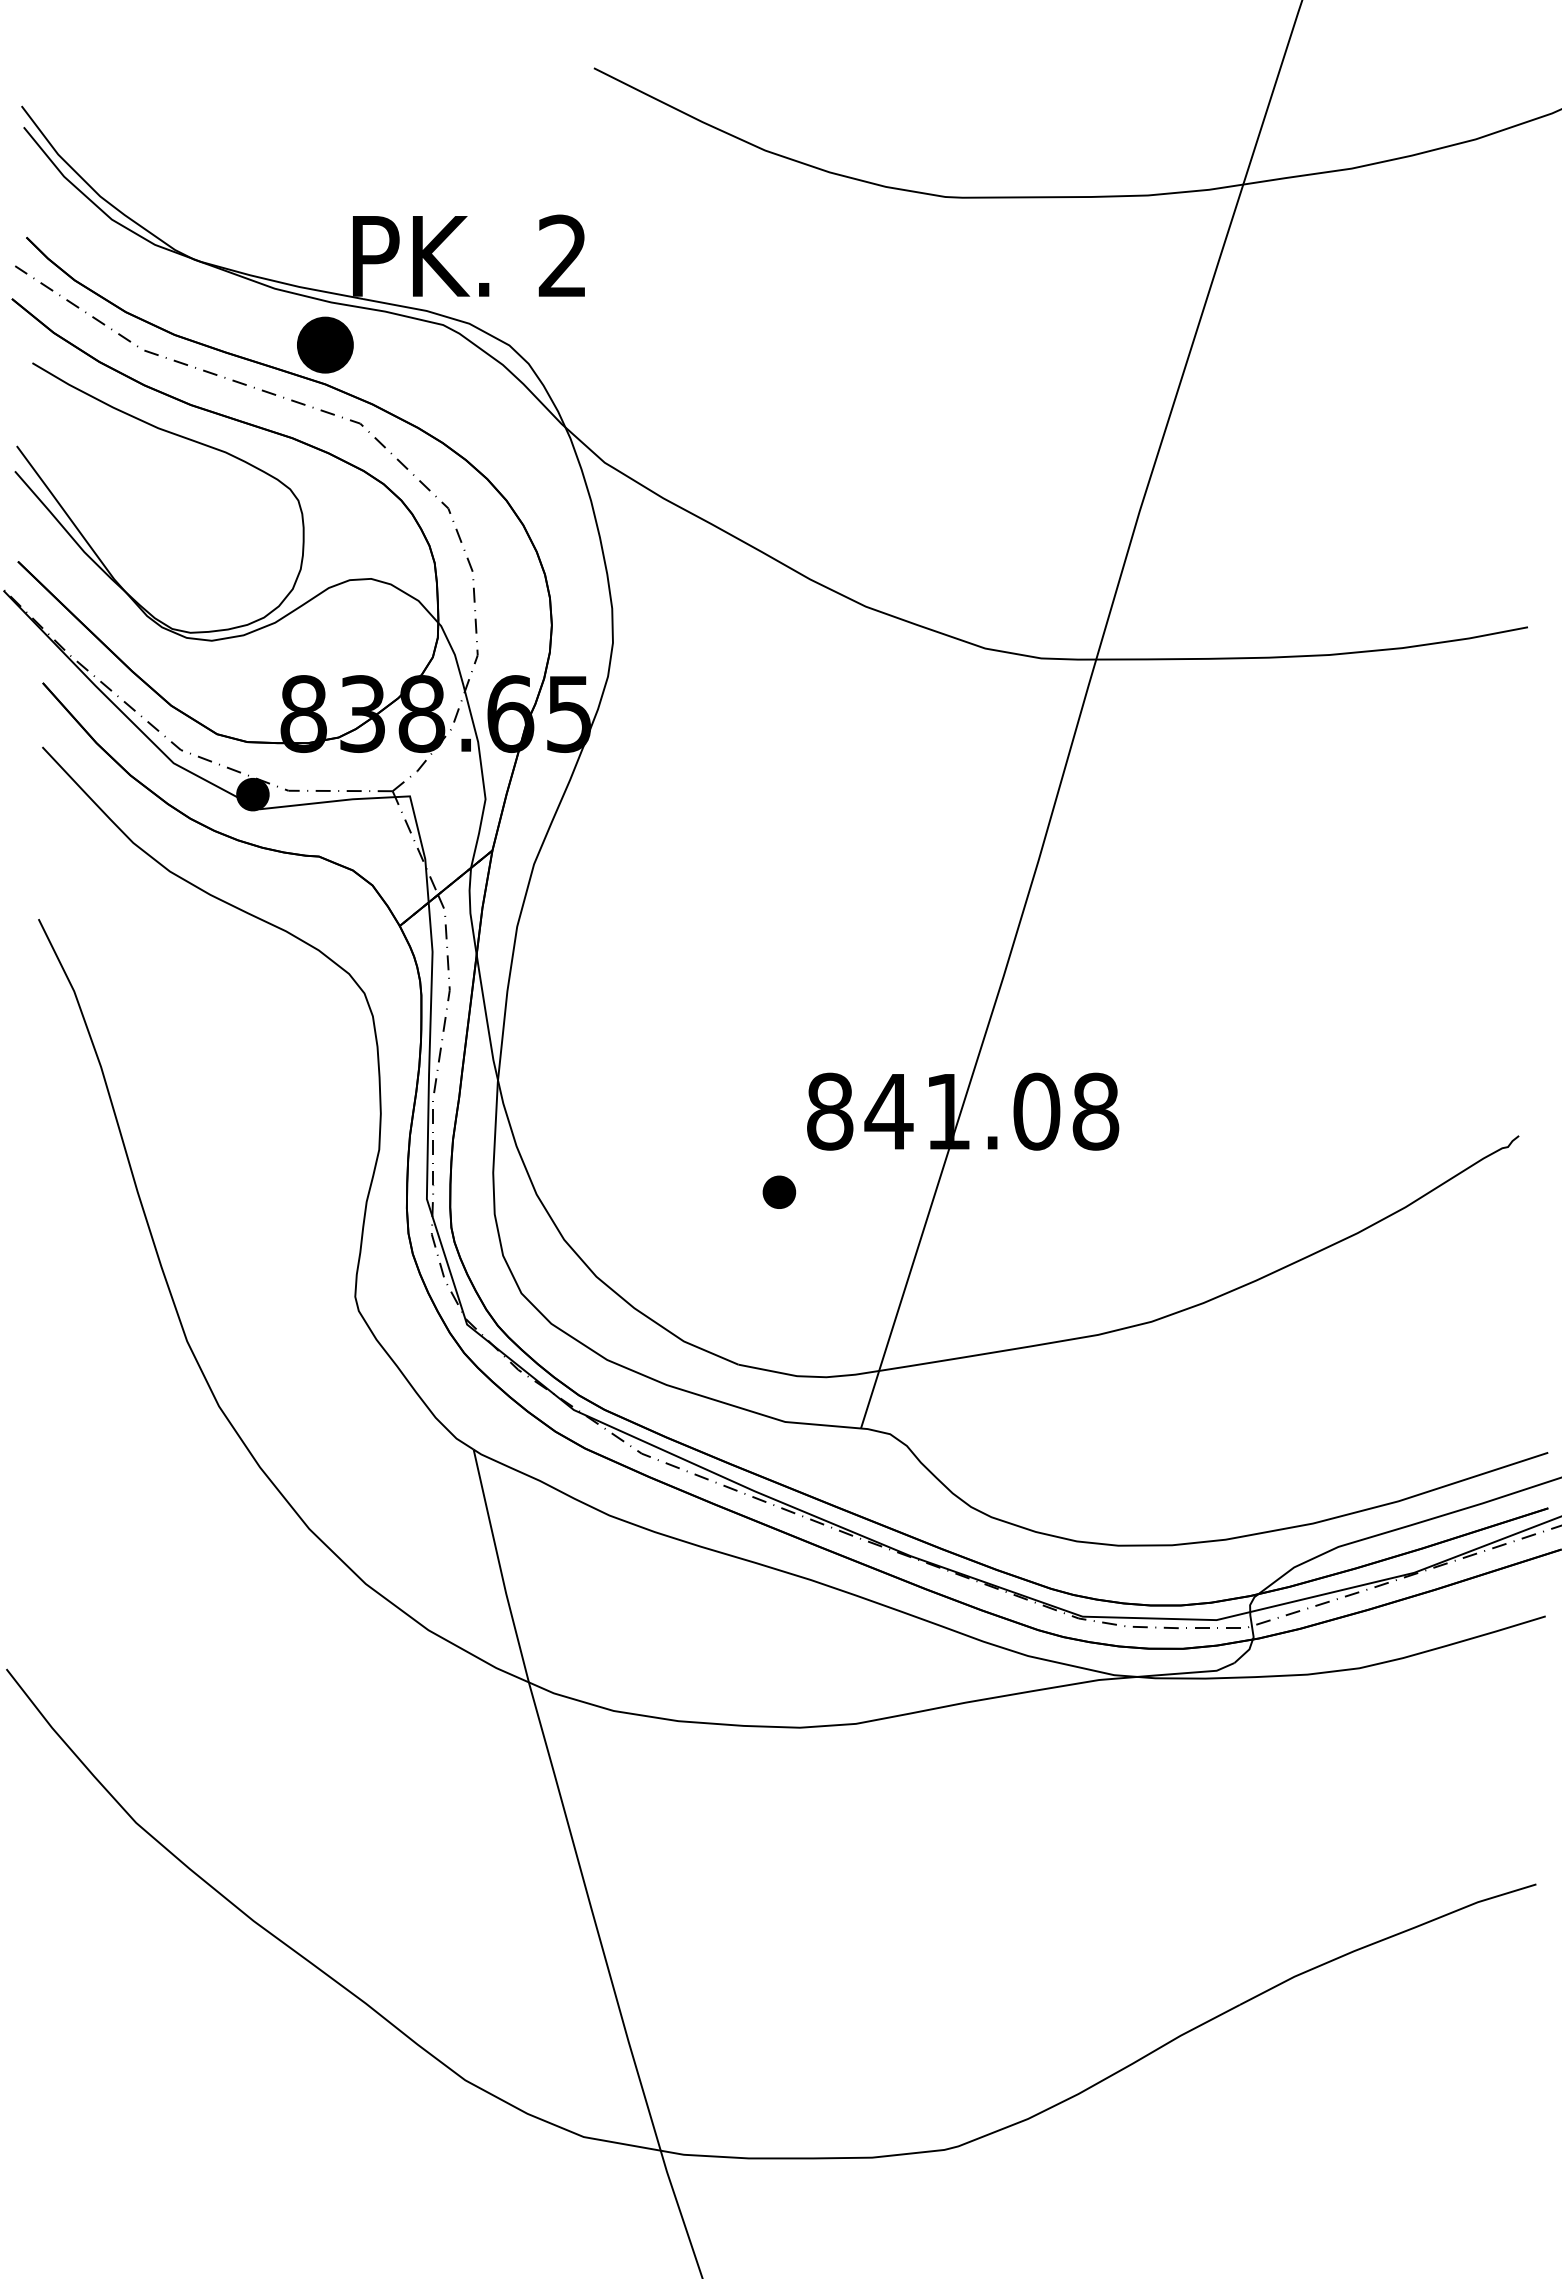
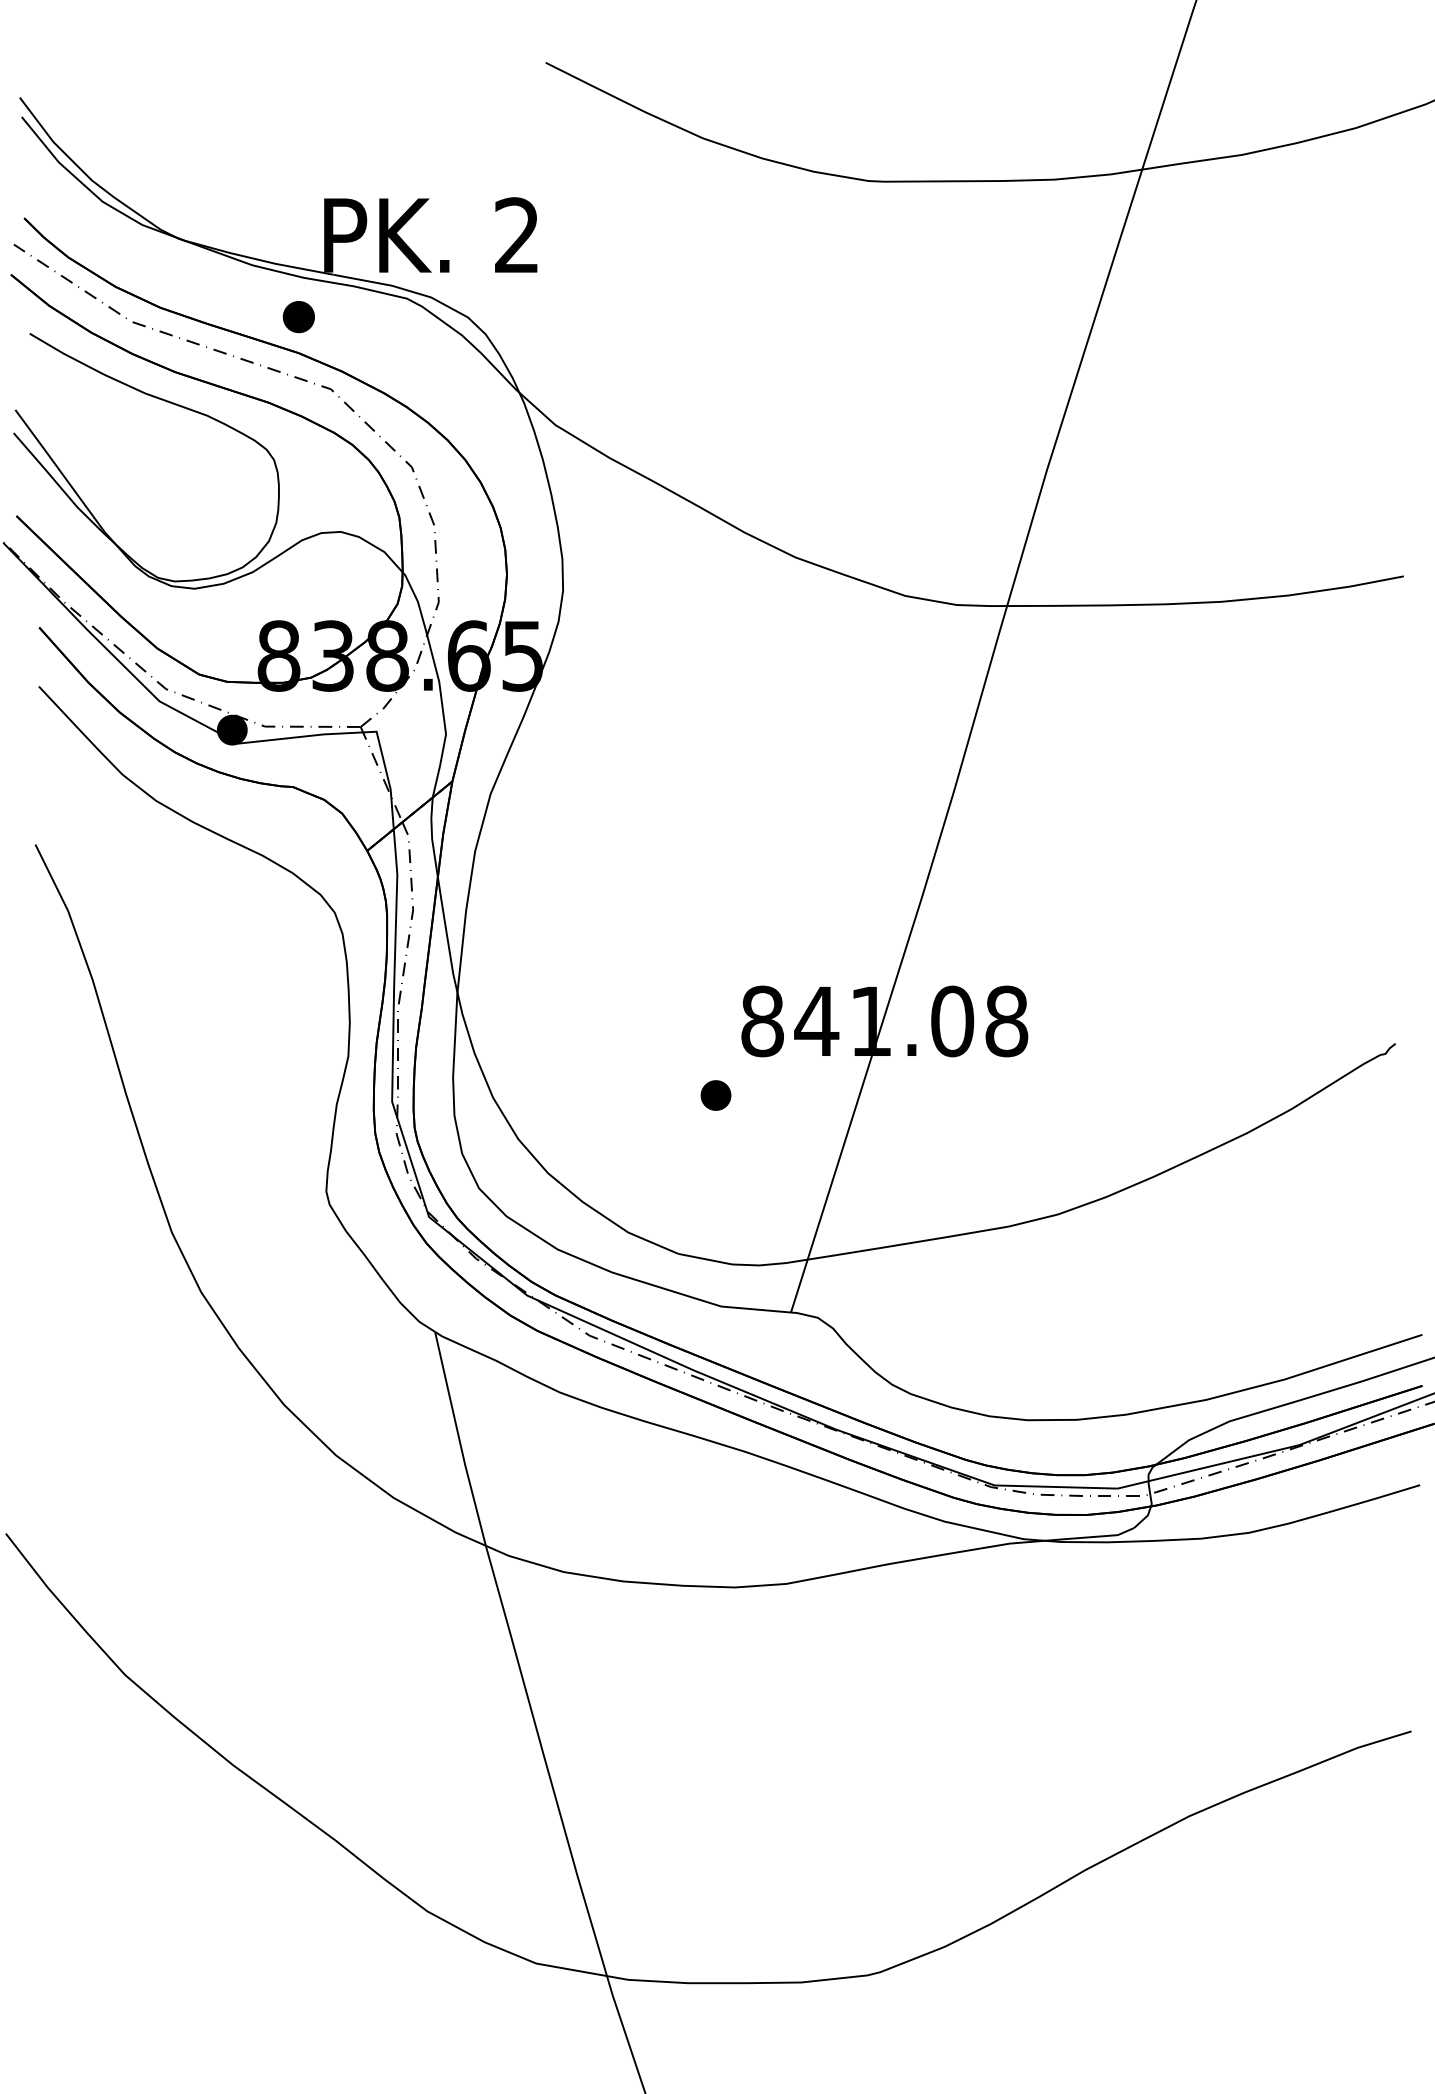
part: (325, 344) -> (298, 316), size x0.6

